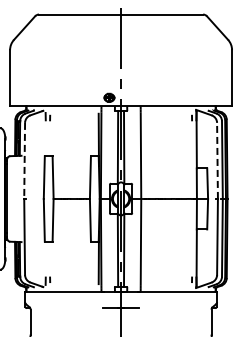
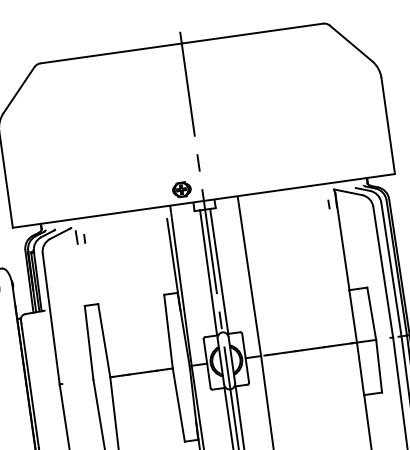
line: (217, 160) -> (383, 271), dashed -> solid
line: (24, 161) -> (51, 319), dashed -> solid

